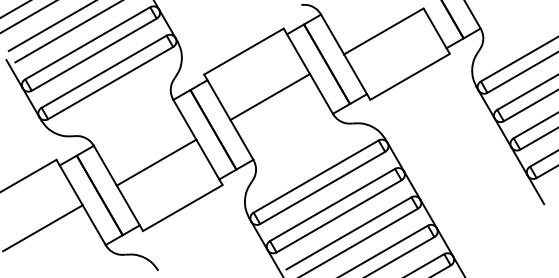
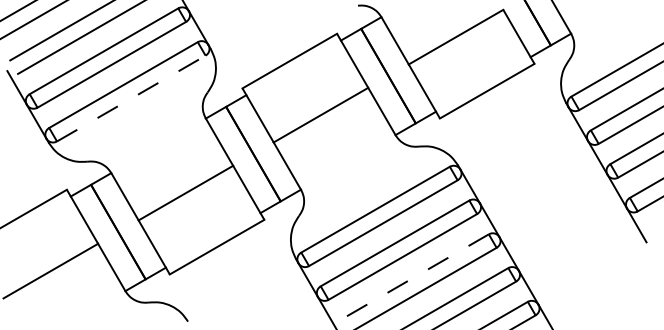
line: (111, 82) -> (132, 97), solid -> dashed
line: (348, 233) -> (414, 277), solid -> dashed

